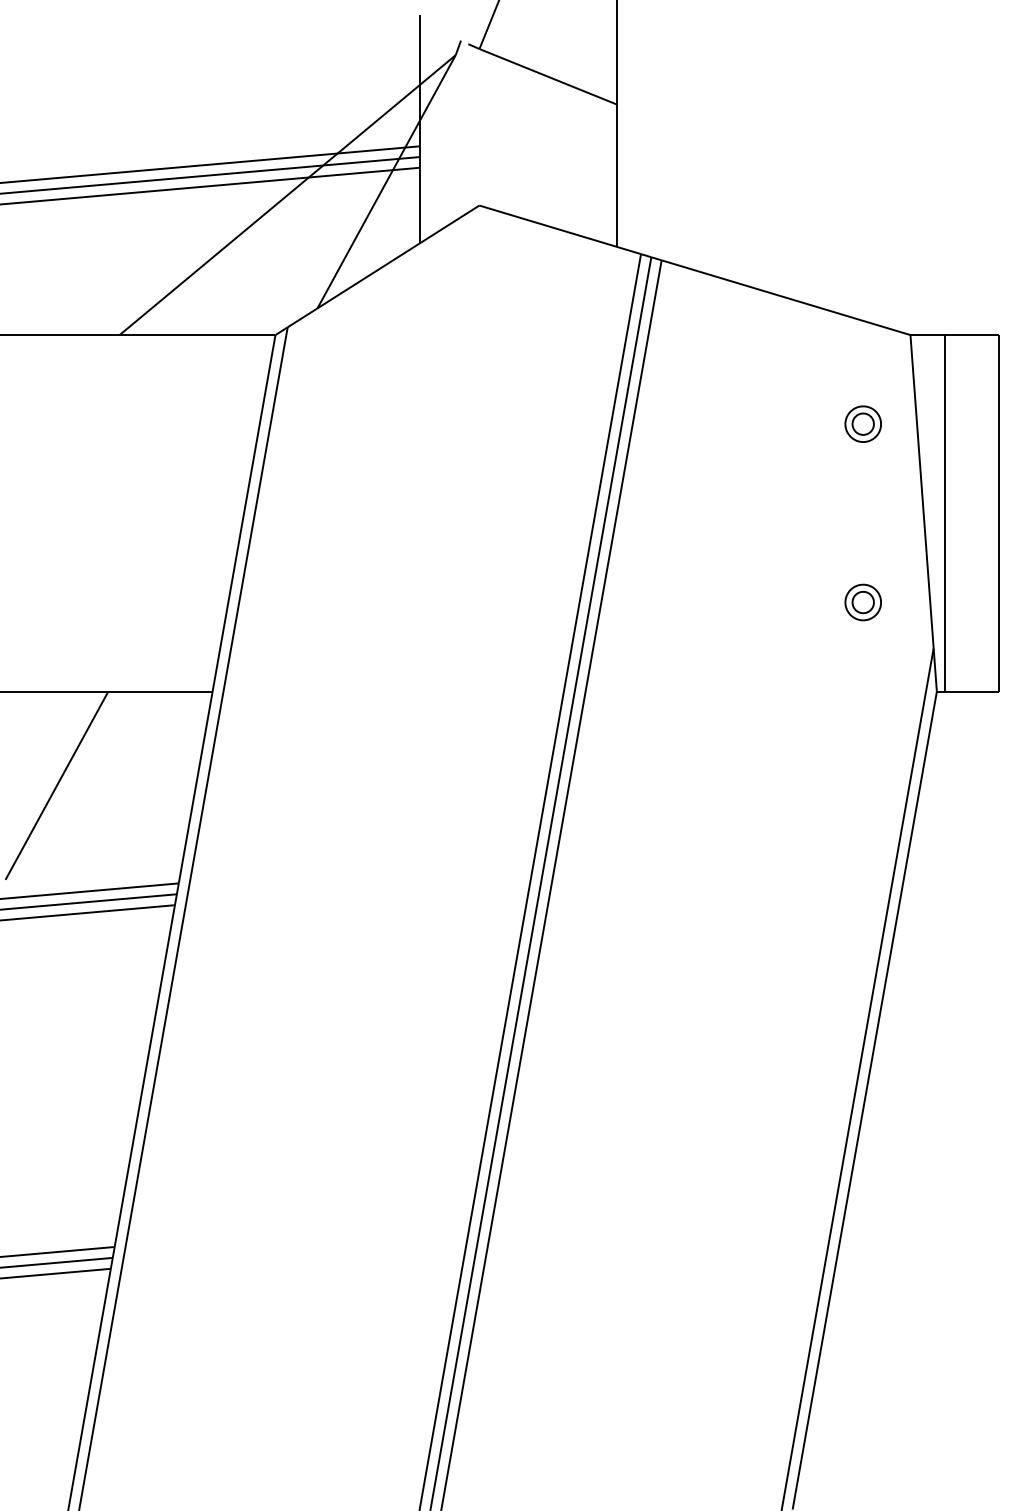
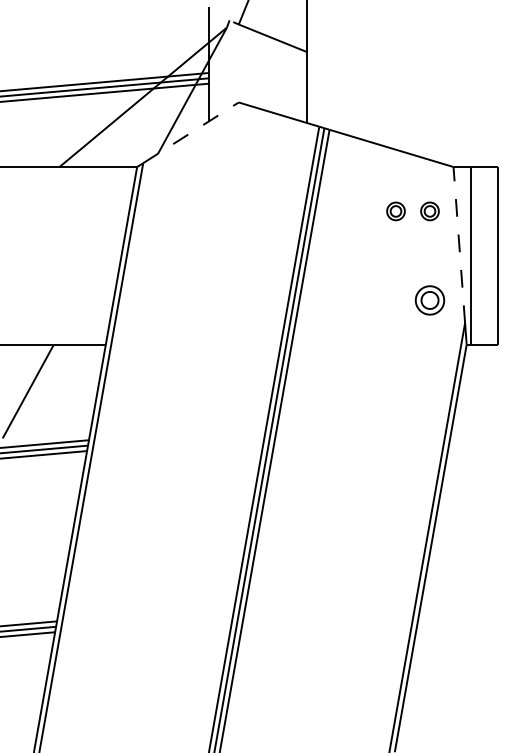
line: (384, 265) -> (191, 132), solid -> dashed
part: (793, 424) -> (395, 211), added
line: (922, 490) -> (459, 244), solid -> dashed
part: (862, 600) -> (429, 299), size x1.6

